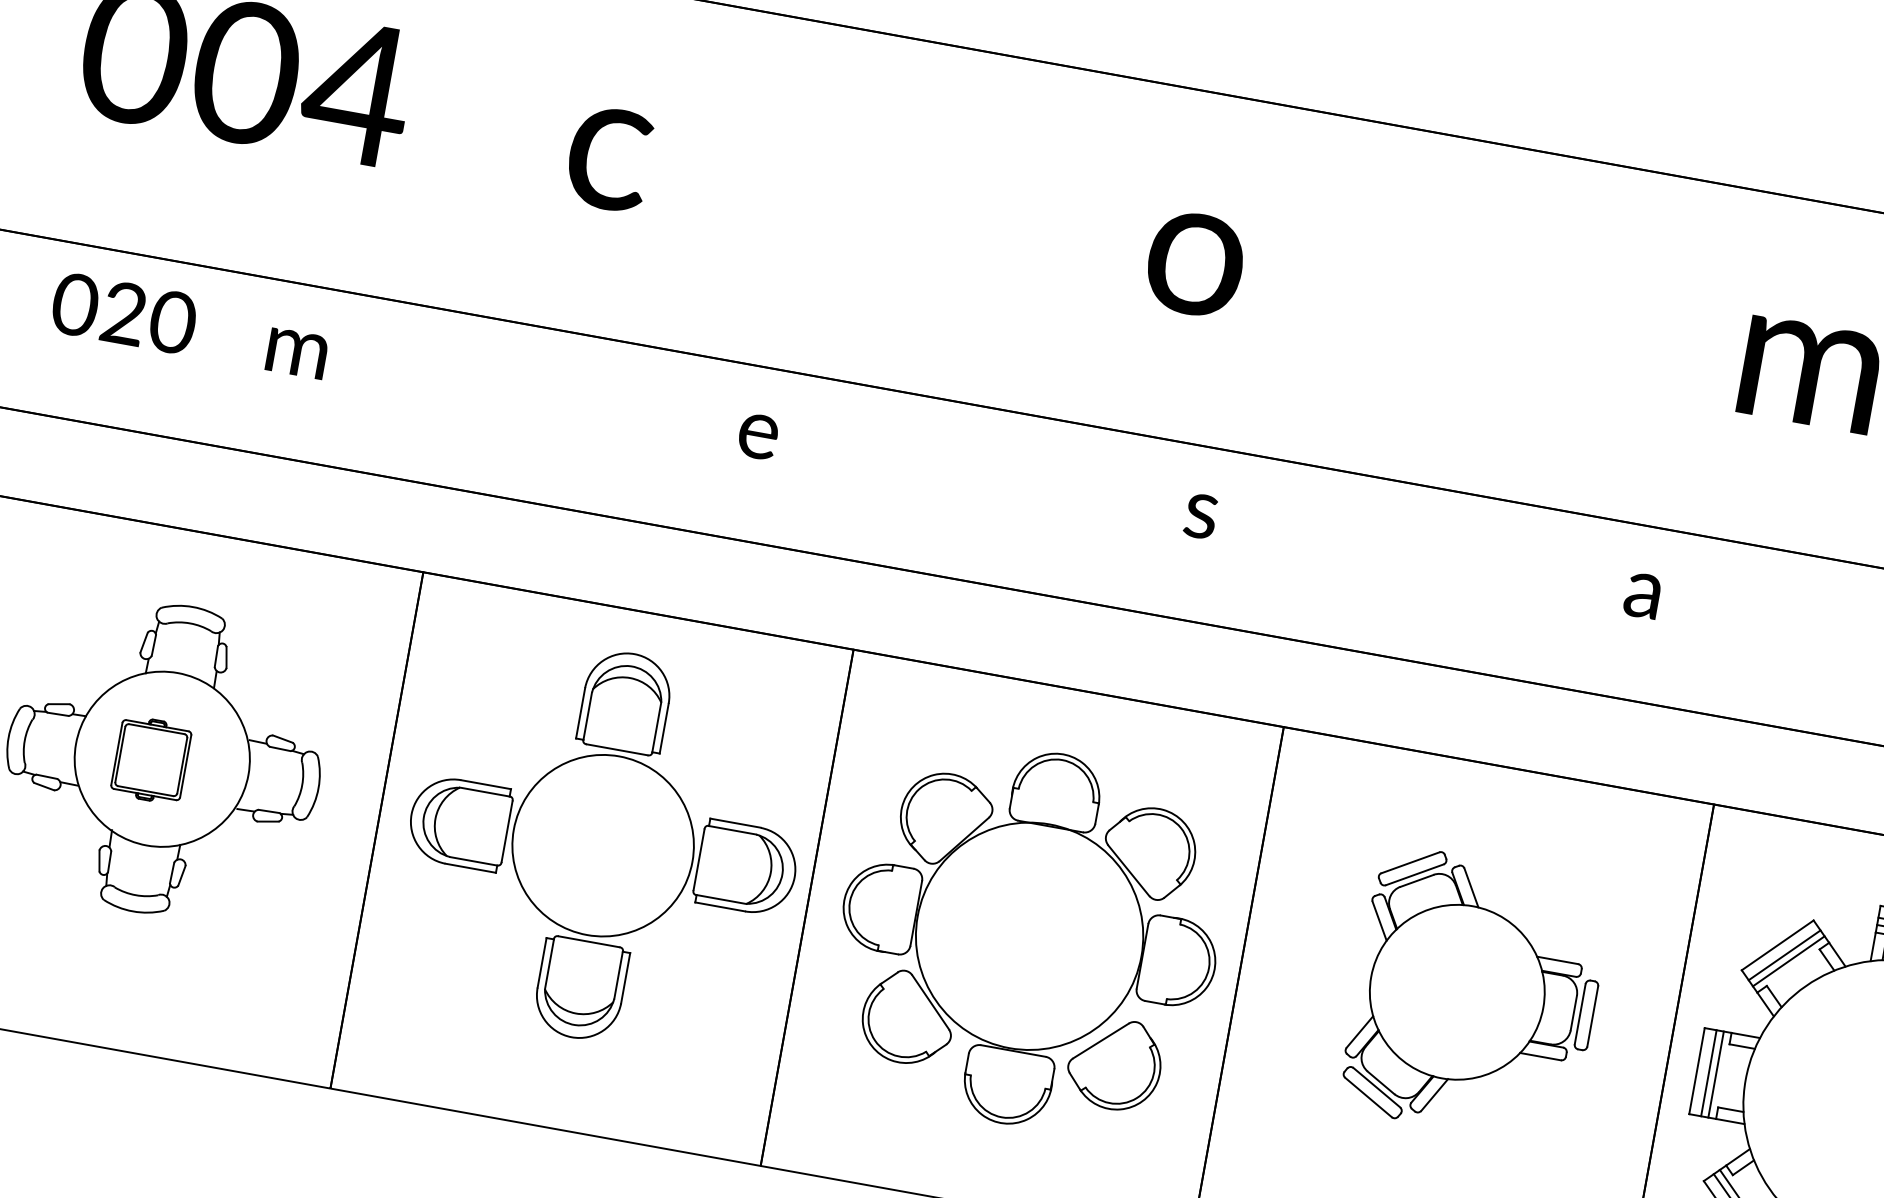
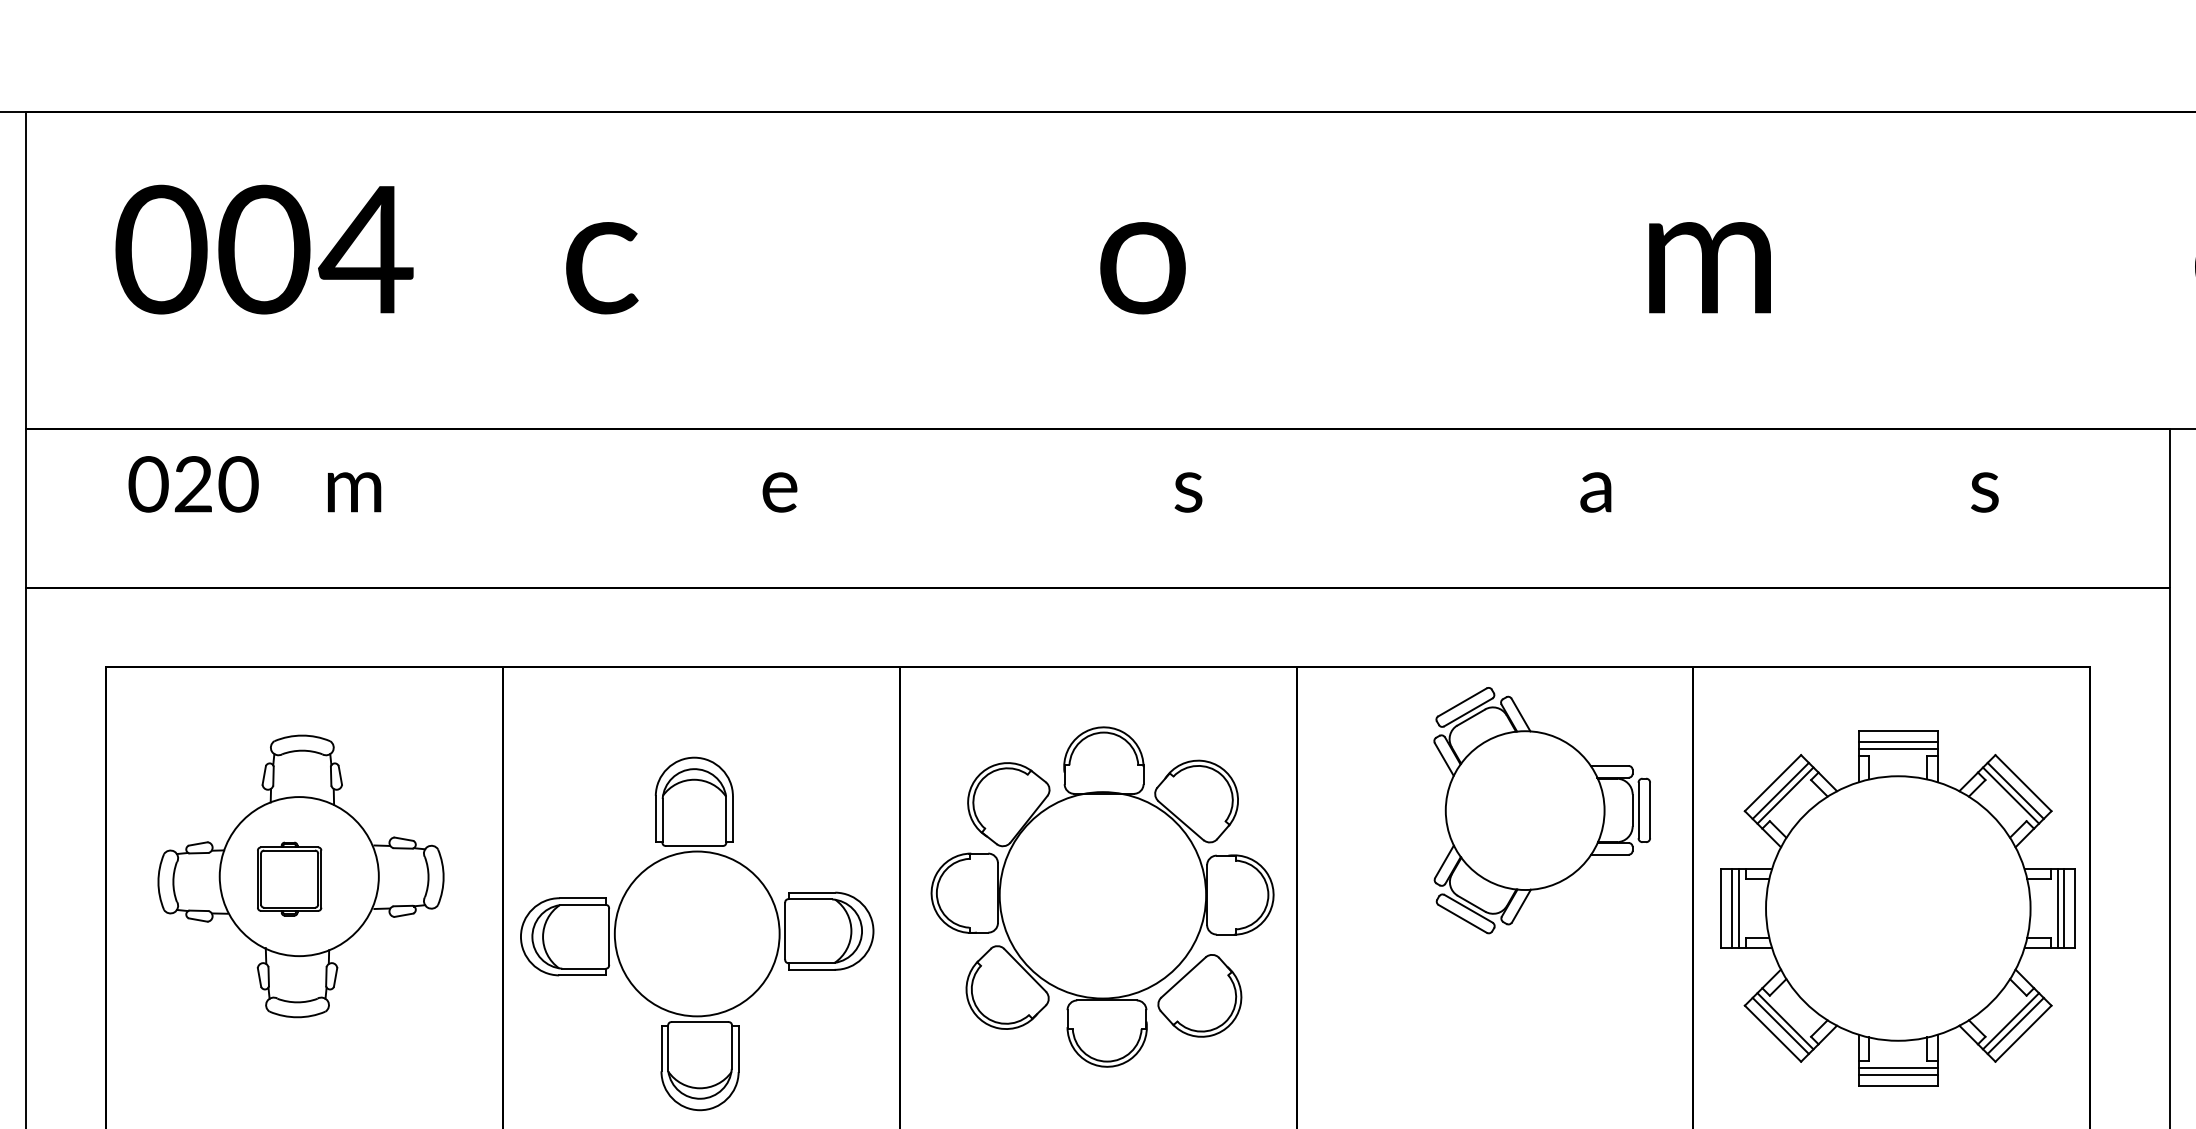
part: (603, 845) -> (697, 933), moved
part: (1475, 995) -> (1541, 810), moved

